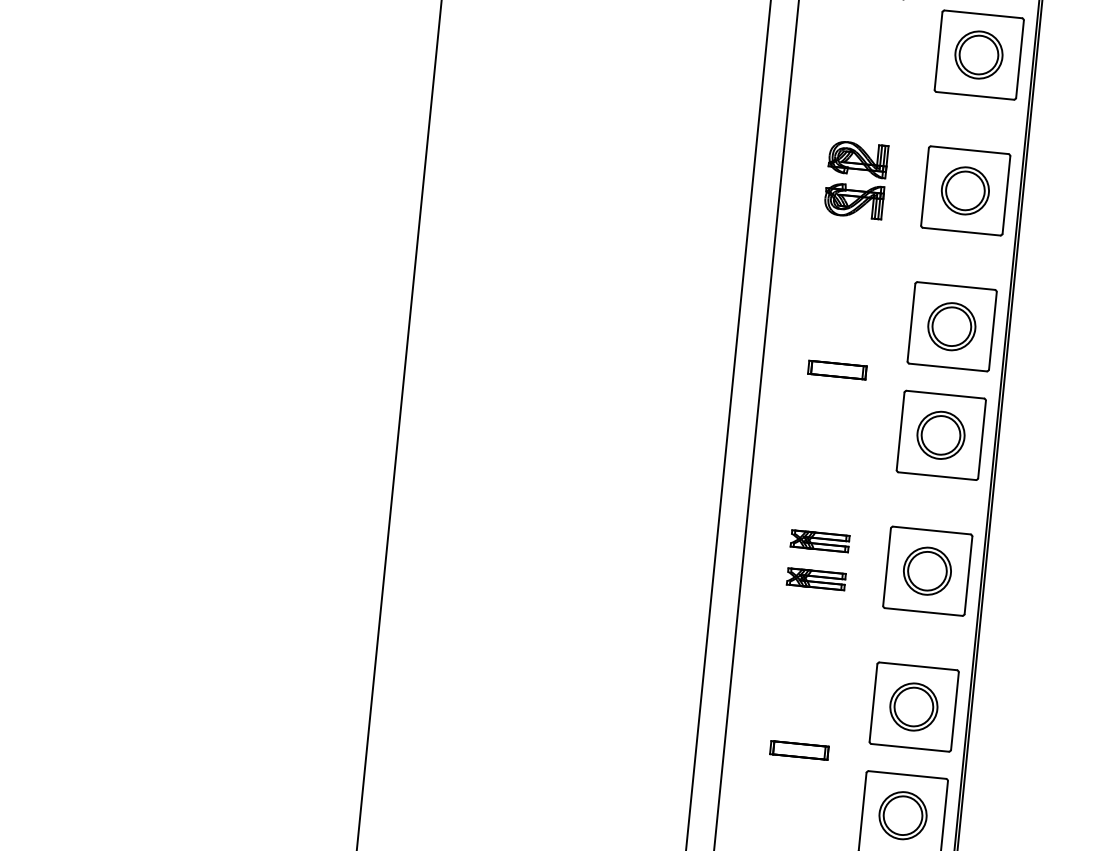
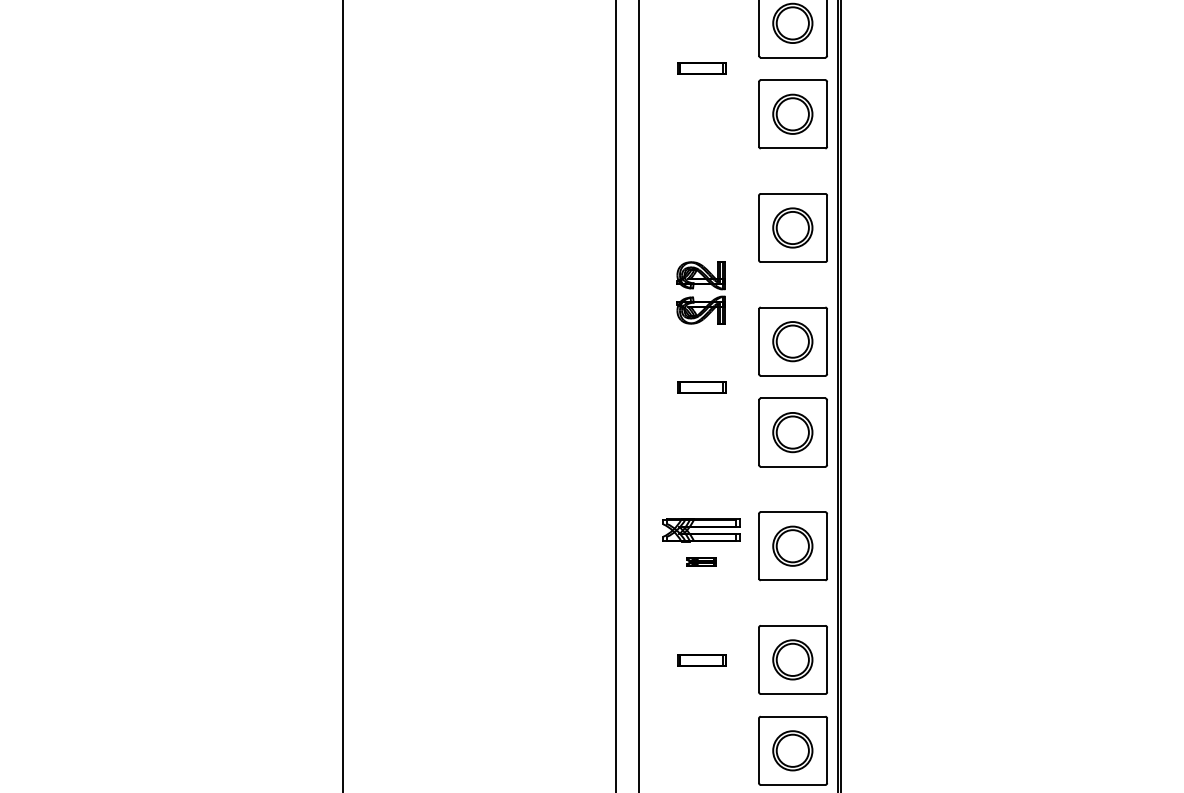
part: (847, 174) -> (693, 289), moved
part: (819, 540) -> (700, 529), size x1.6
part: (815, 578) -> (700, 561), size x0.6
part: (799, 750) -> (701, 660), moved

